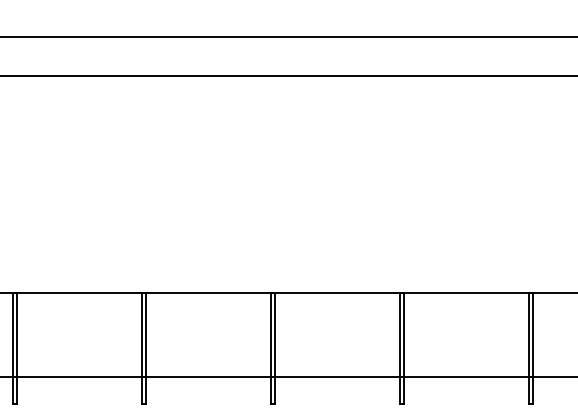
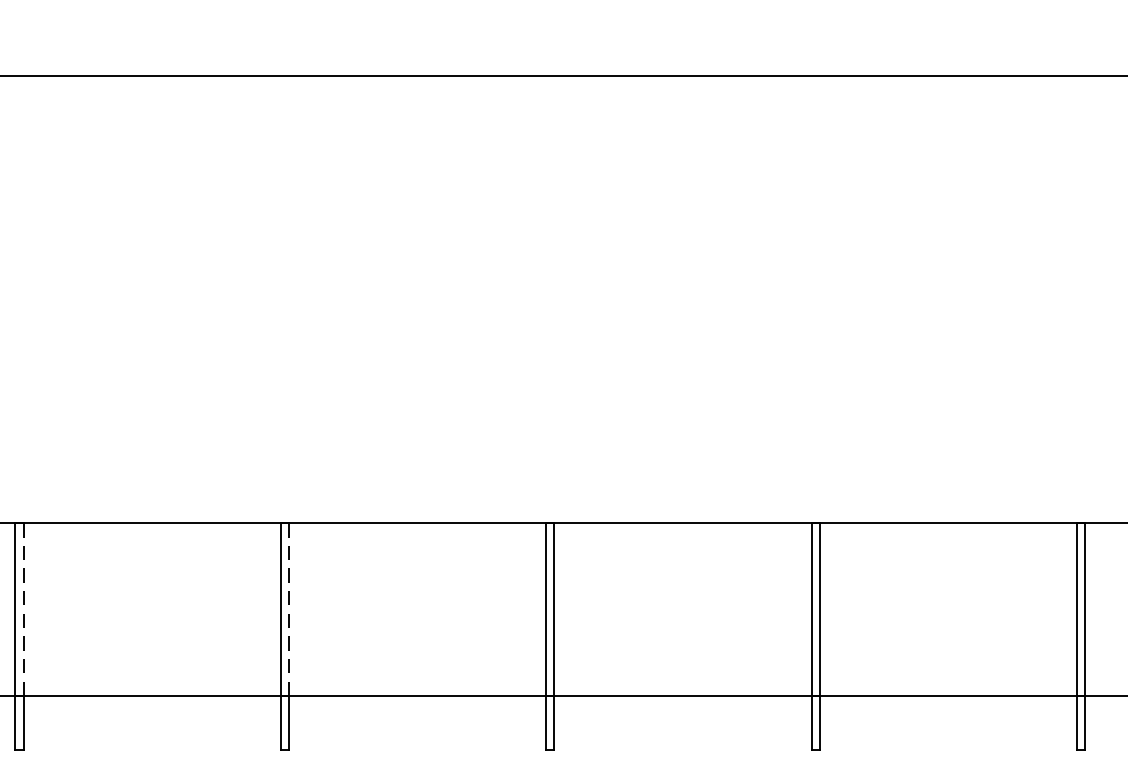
line: (17, 334) -> (24, 607), solid -> dashed
line: (146, 334) -> (289, 607), solid -> dashed

